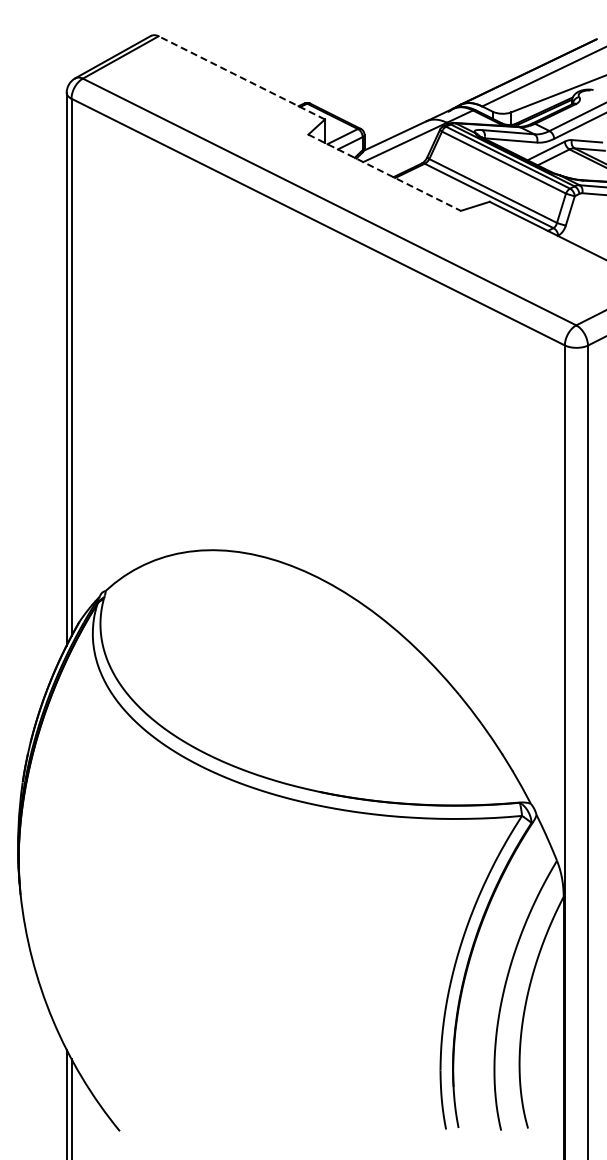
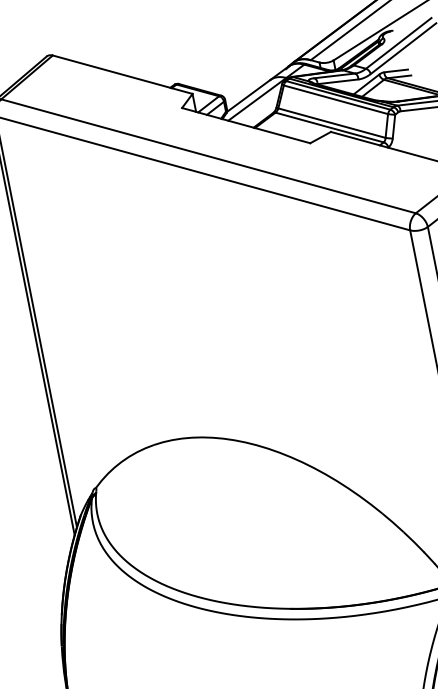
line: (241, 77) -> (122, 74), dashed -> solid
line: (385, 172) -> (246, 125), dashed -> solid

